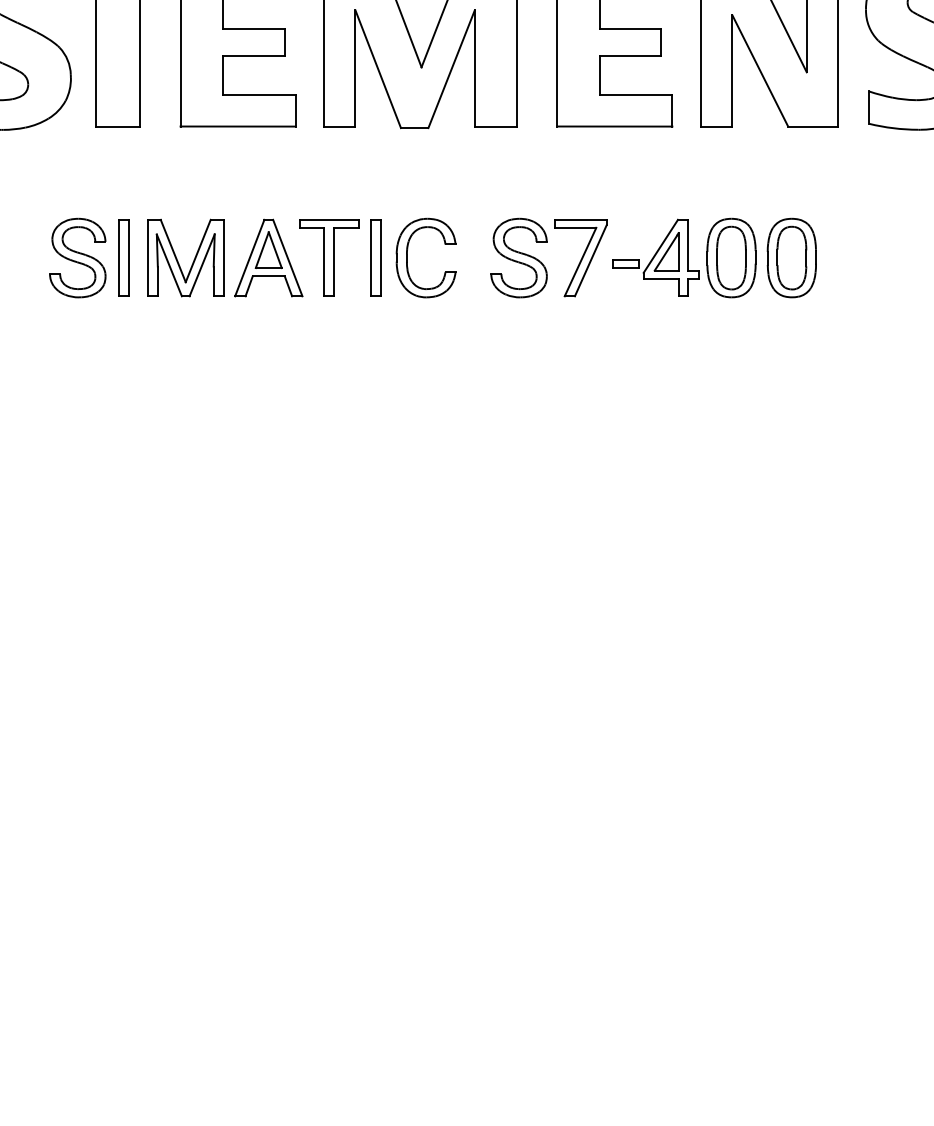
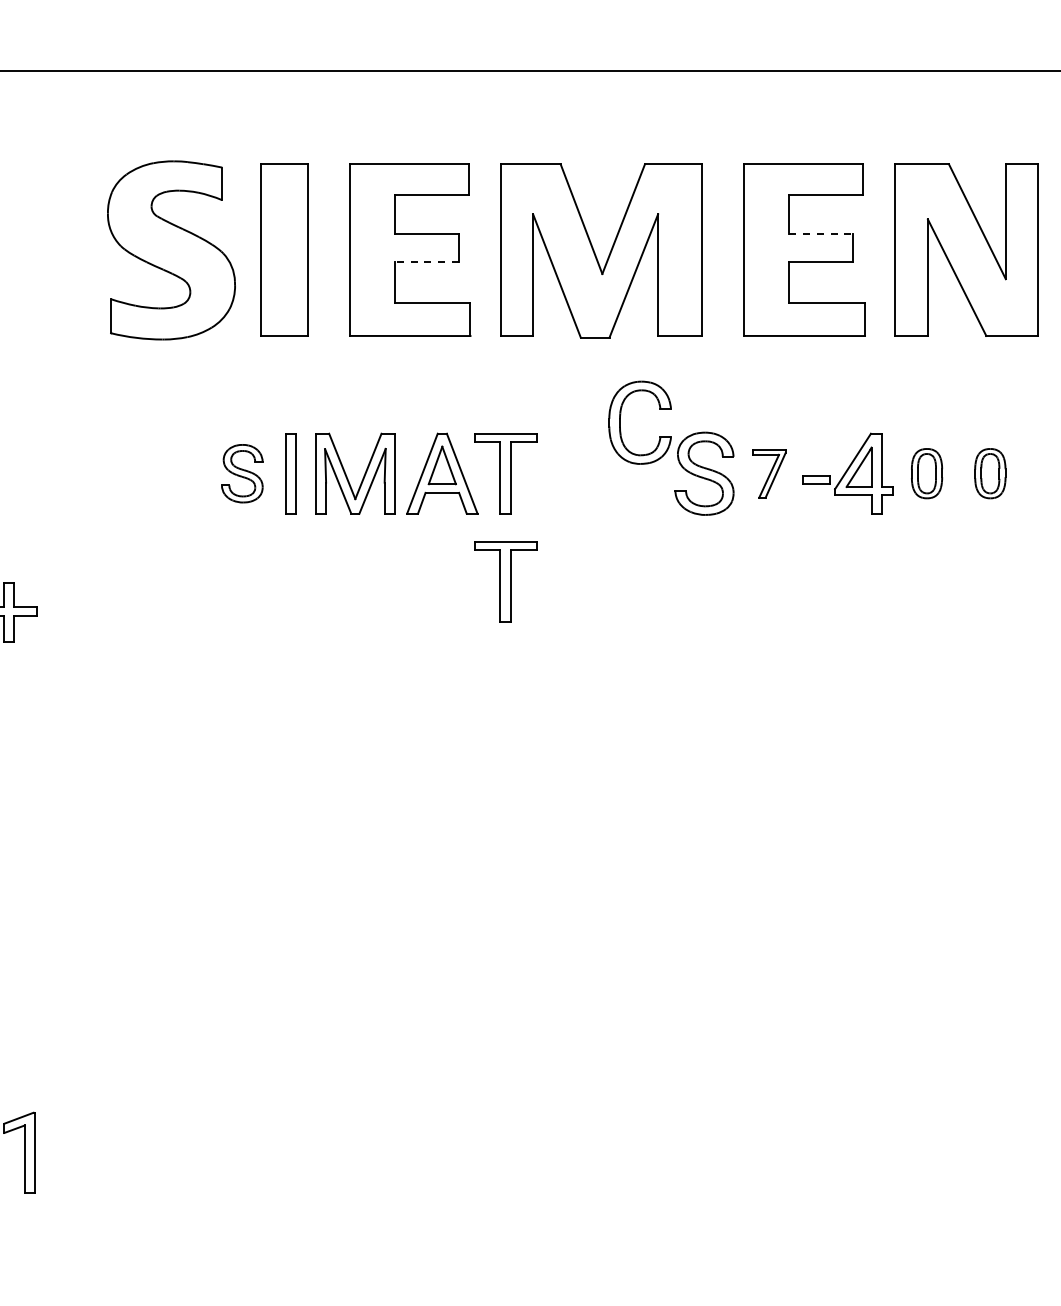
line: (630, 29) -> (821, 234), solid -> dashed
line: (253, 56) -> (426, 262), solid -> dashed
part: (78, 257) -> (242, 473), size x0.7
part: (375, 257) -> (554, 473), removed
part: (407, 257) -> (620, 422), moved
part: (581, 257) -> (769, 473), size x0.6
part: (731, 257) -> (926, 473), size x0.6
part: (792, 257) -> (990, 473), size x0.6
part: (329, 360) -> (505, 581), added

